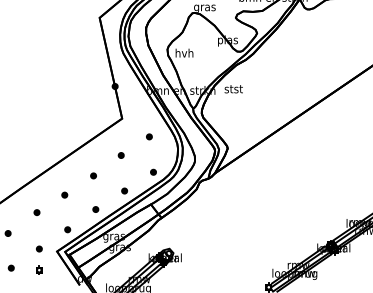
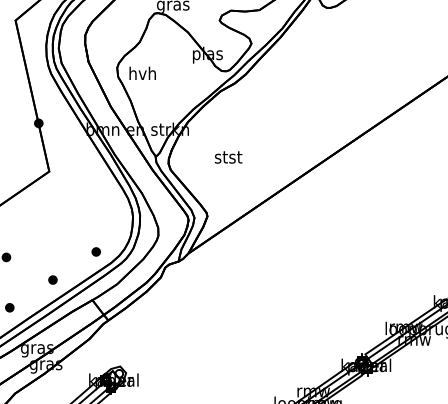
text: (233, 89) -> (228, 157), moved
part: (149, 136) -> (90, 198), removed
part: (120, 155) -> (46, 226), removed

